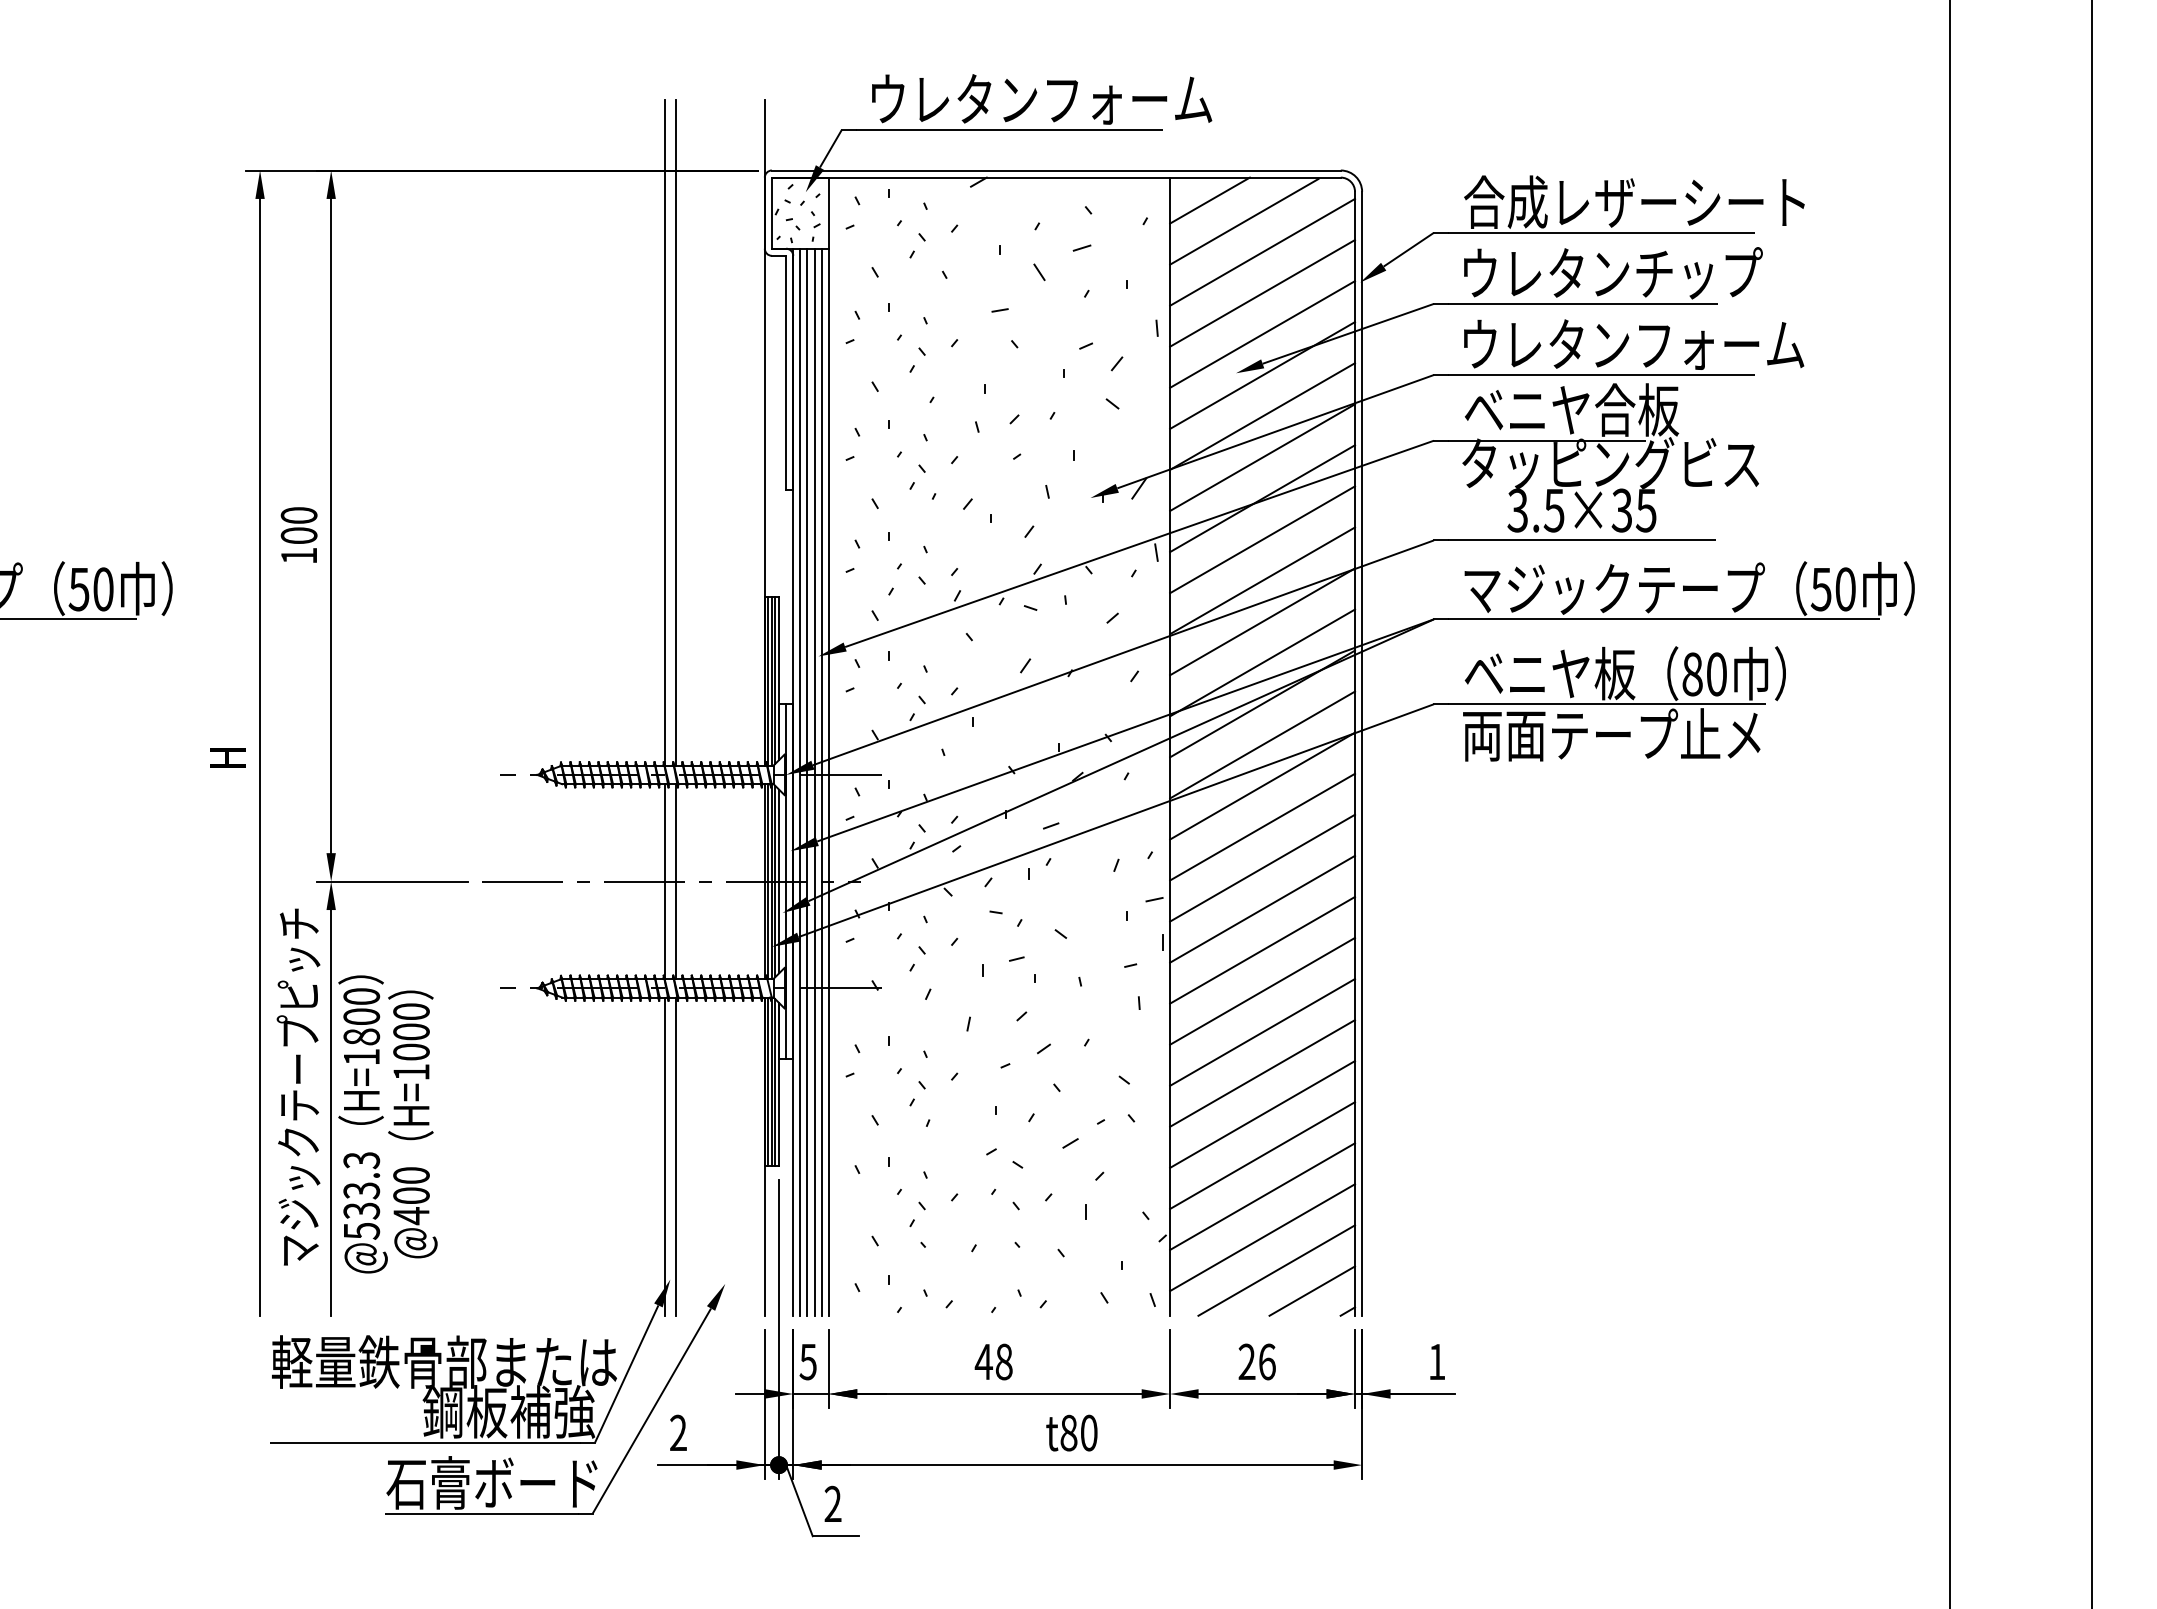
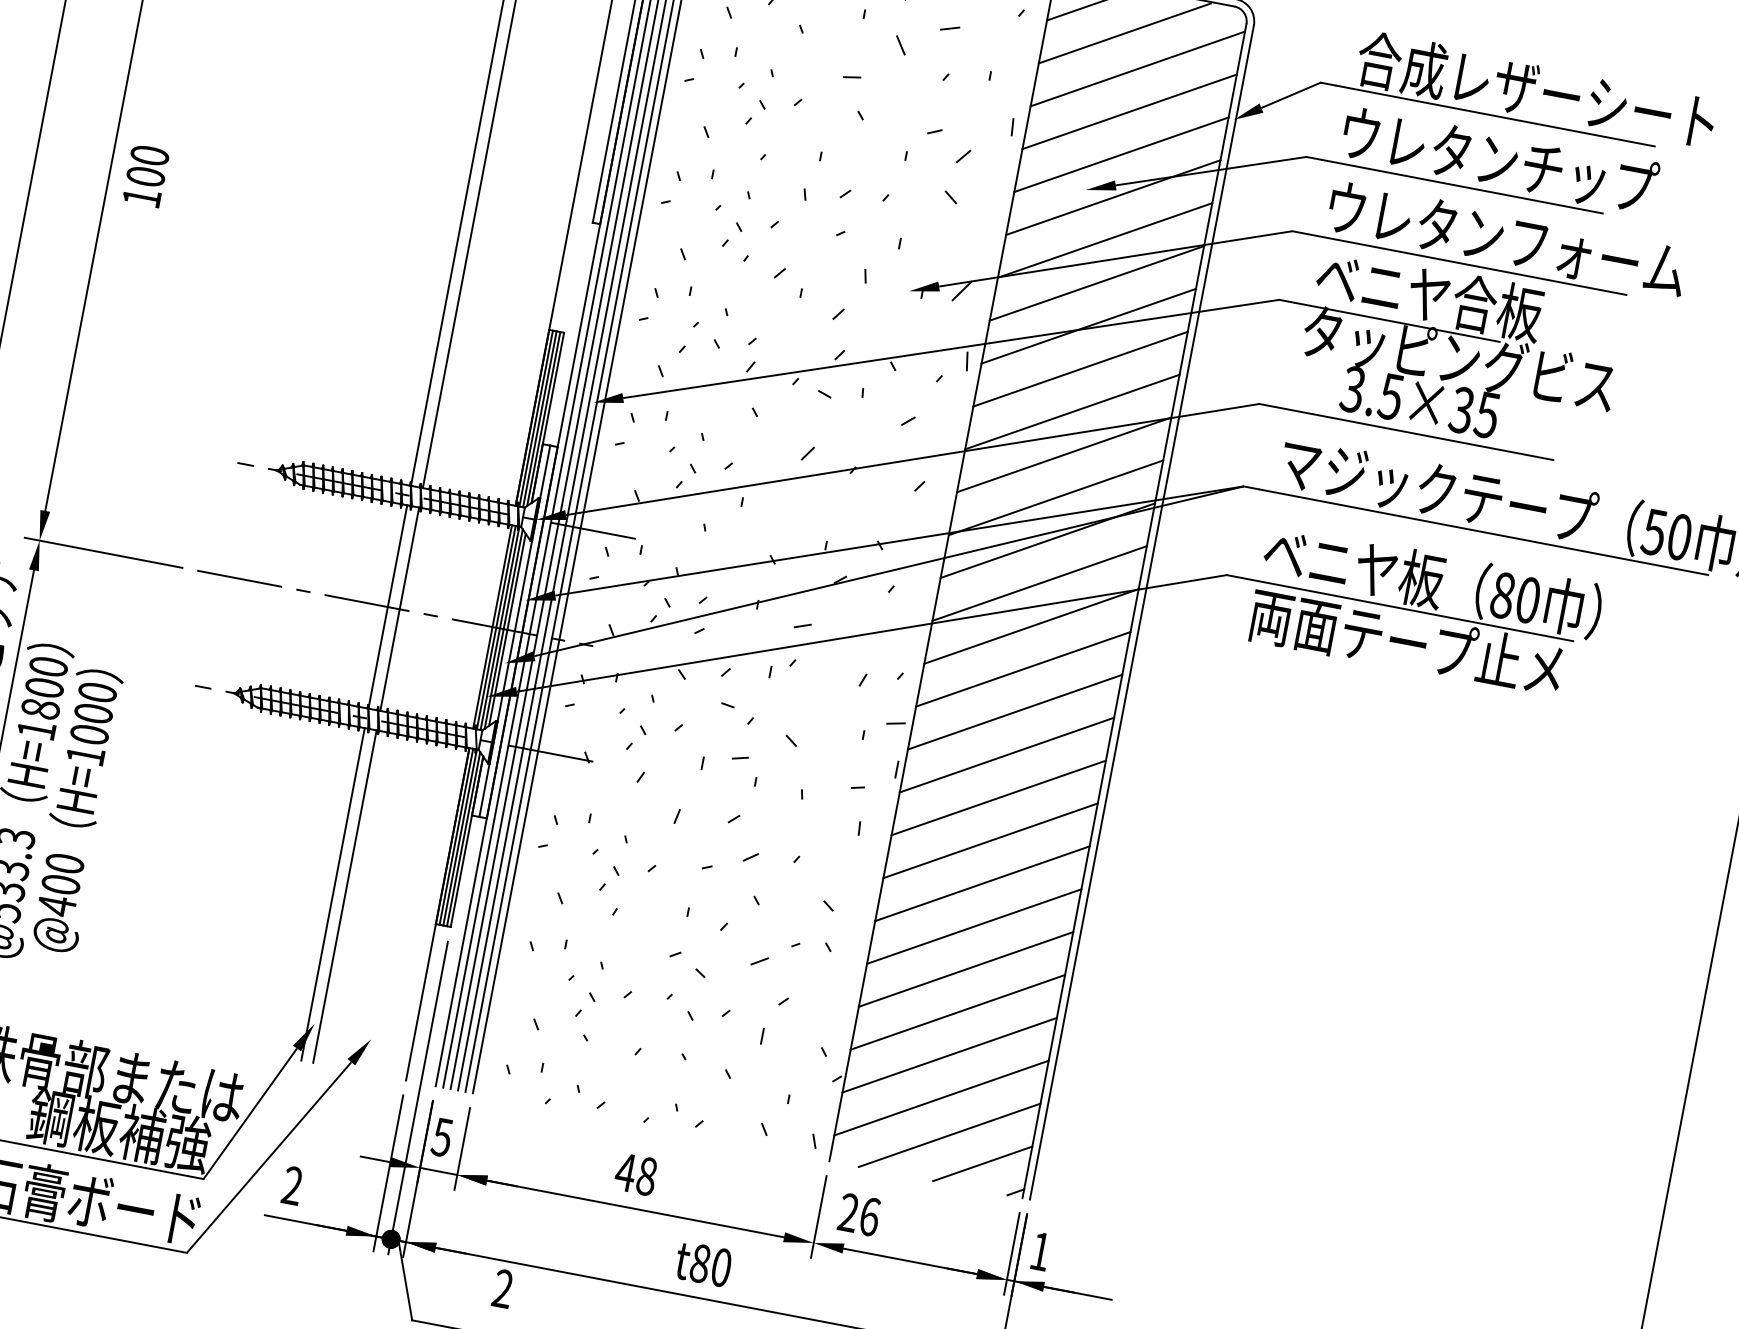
text: (298, 534) -> (145, 175), moved
text: (1256, 1361) -> (858, 1214), moved
text: (1437, 1361) -> (1041, 1251), moved
text: (832, 1503) -> (502, 1288), moved

